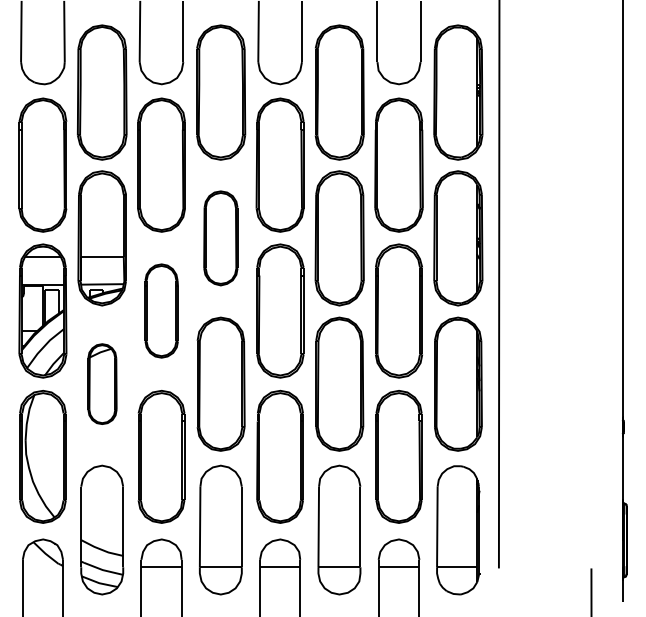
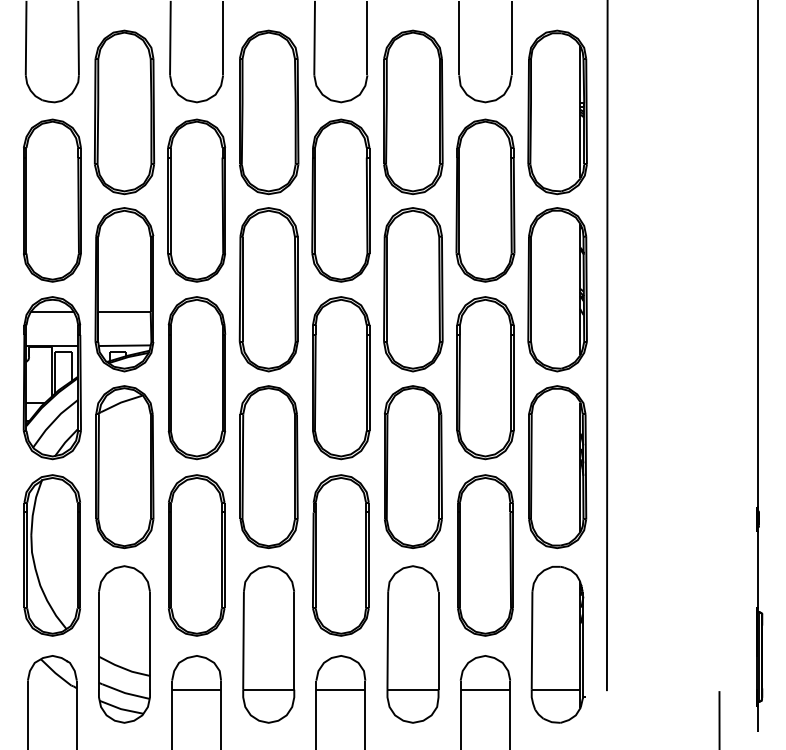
part: (220, 238) -> (268, 289), size x1.43
part: (161, 310) -> (196, 377), size x1.43
part: (102, 383) -> (124, 466), size x1.67

